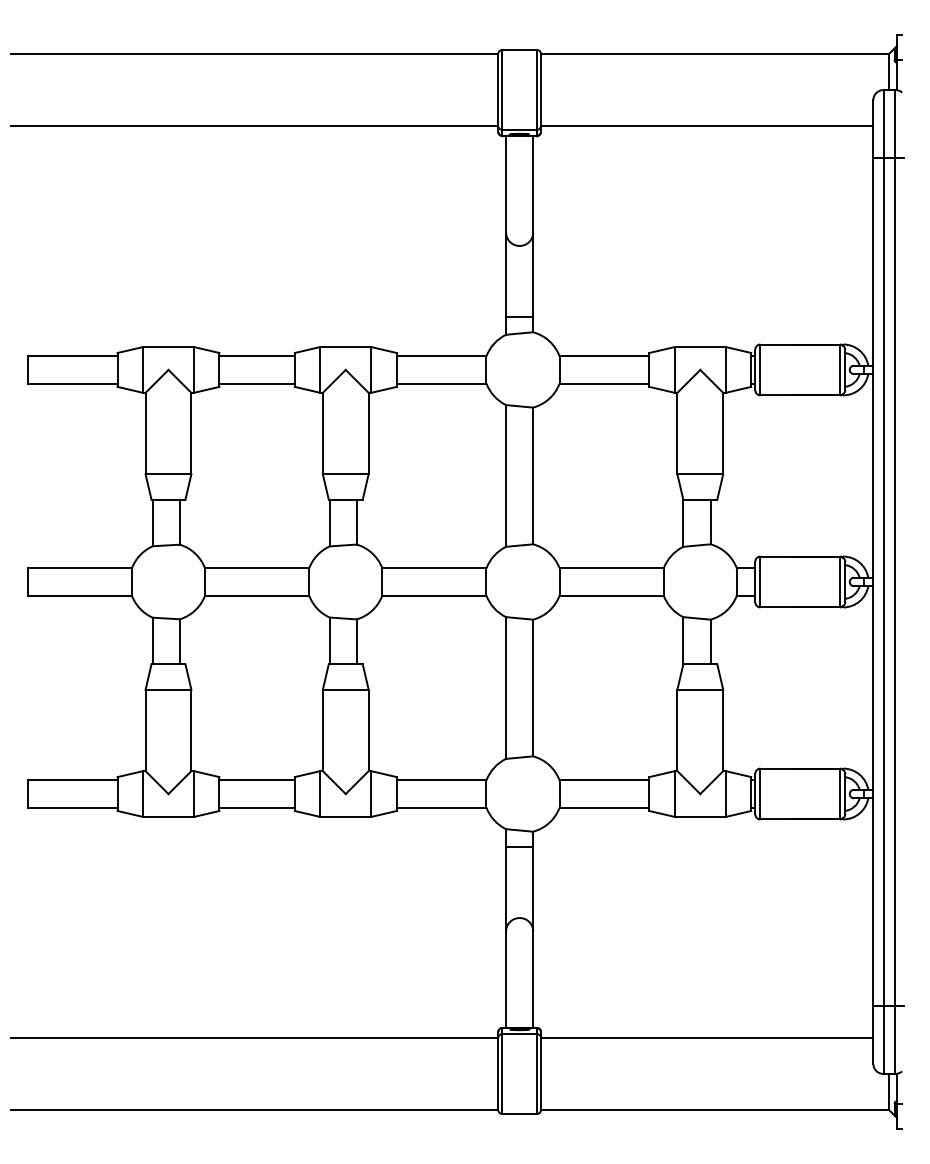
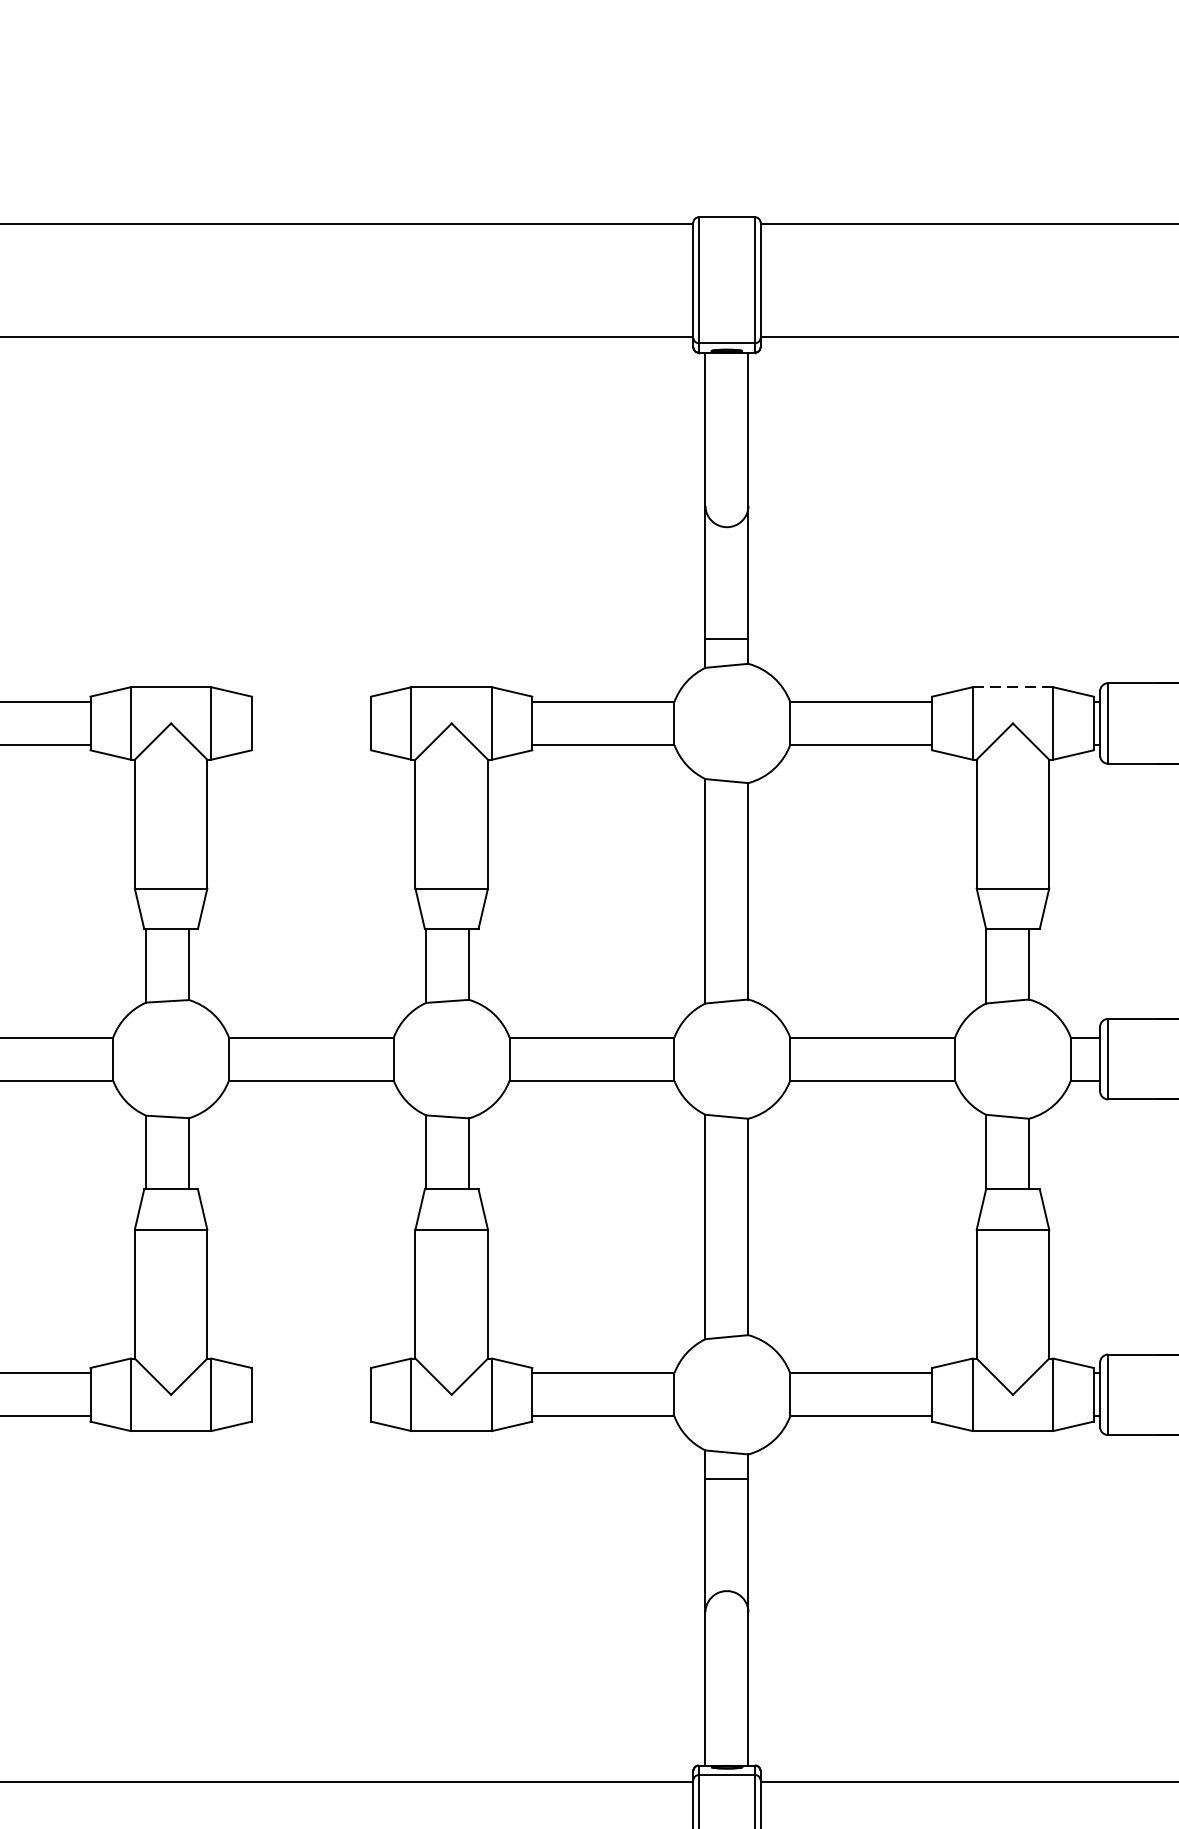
line: (699, 347) -> (1011, 687), solid -> dashed
line: (256, 356) -> (310, 702), removed
line: (256, 383) -> (310, 744), removed
line: (256, 780) -> (310, 1373), removed
line: (256, 807) -> (310, 1416), removed

